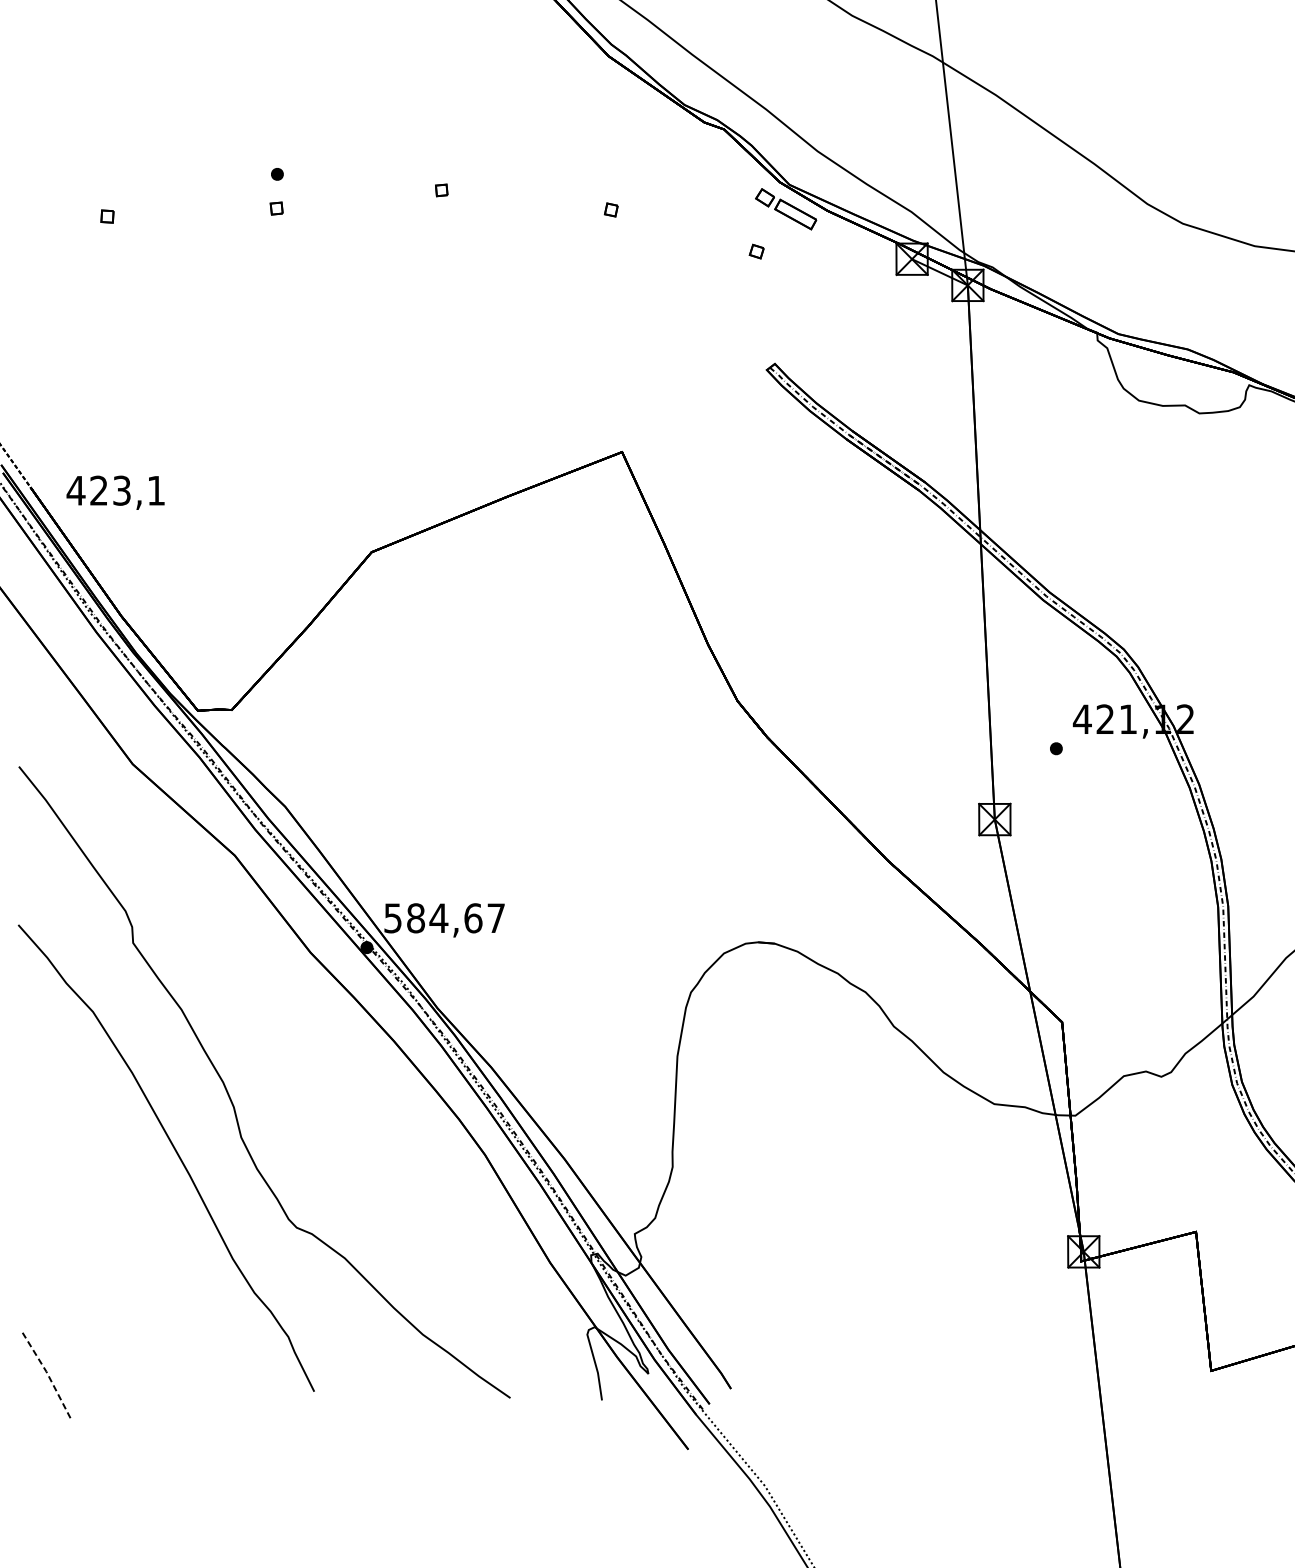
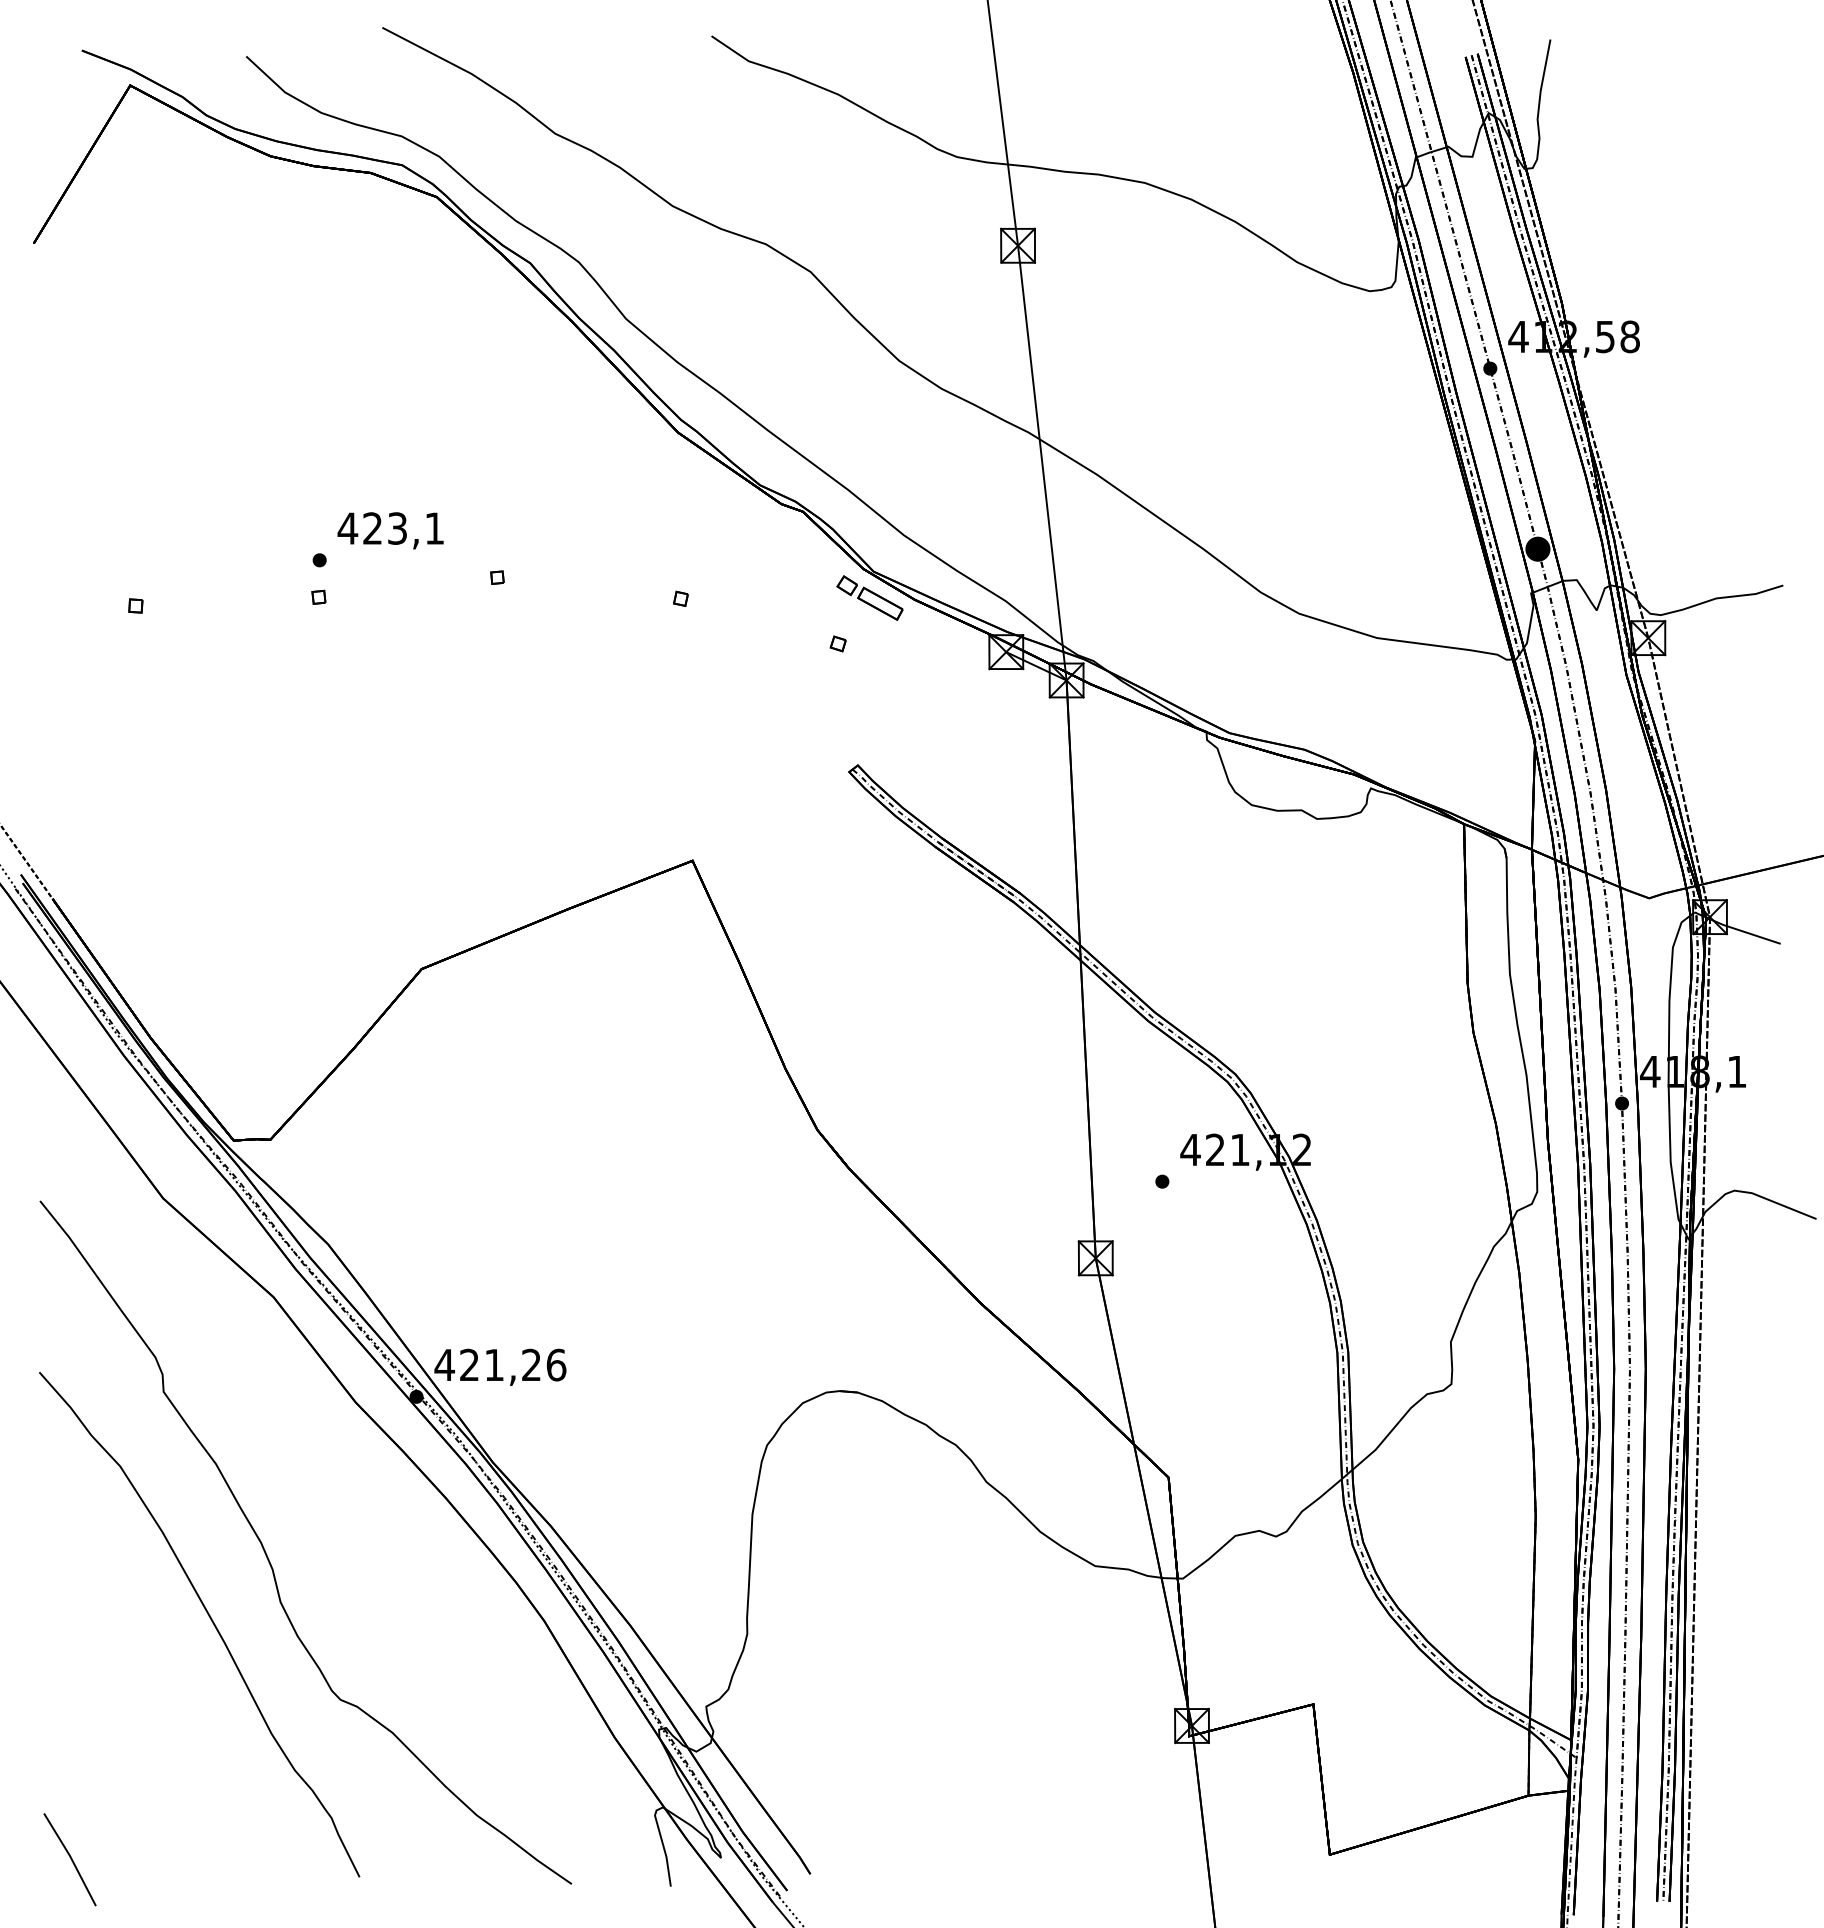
text: (115, 492) -> (390, 530), moved
text: (444, 917) -> (500, 1364), 584,67 -> 421,26
line: (47, 1374) -> (71, 1858), dashed -> solid

